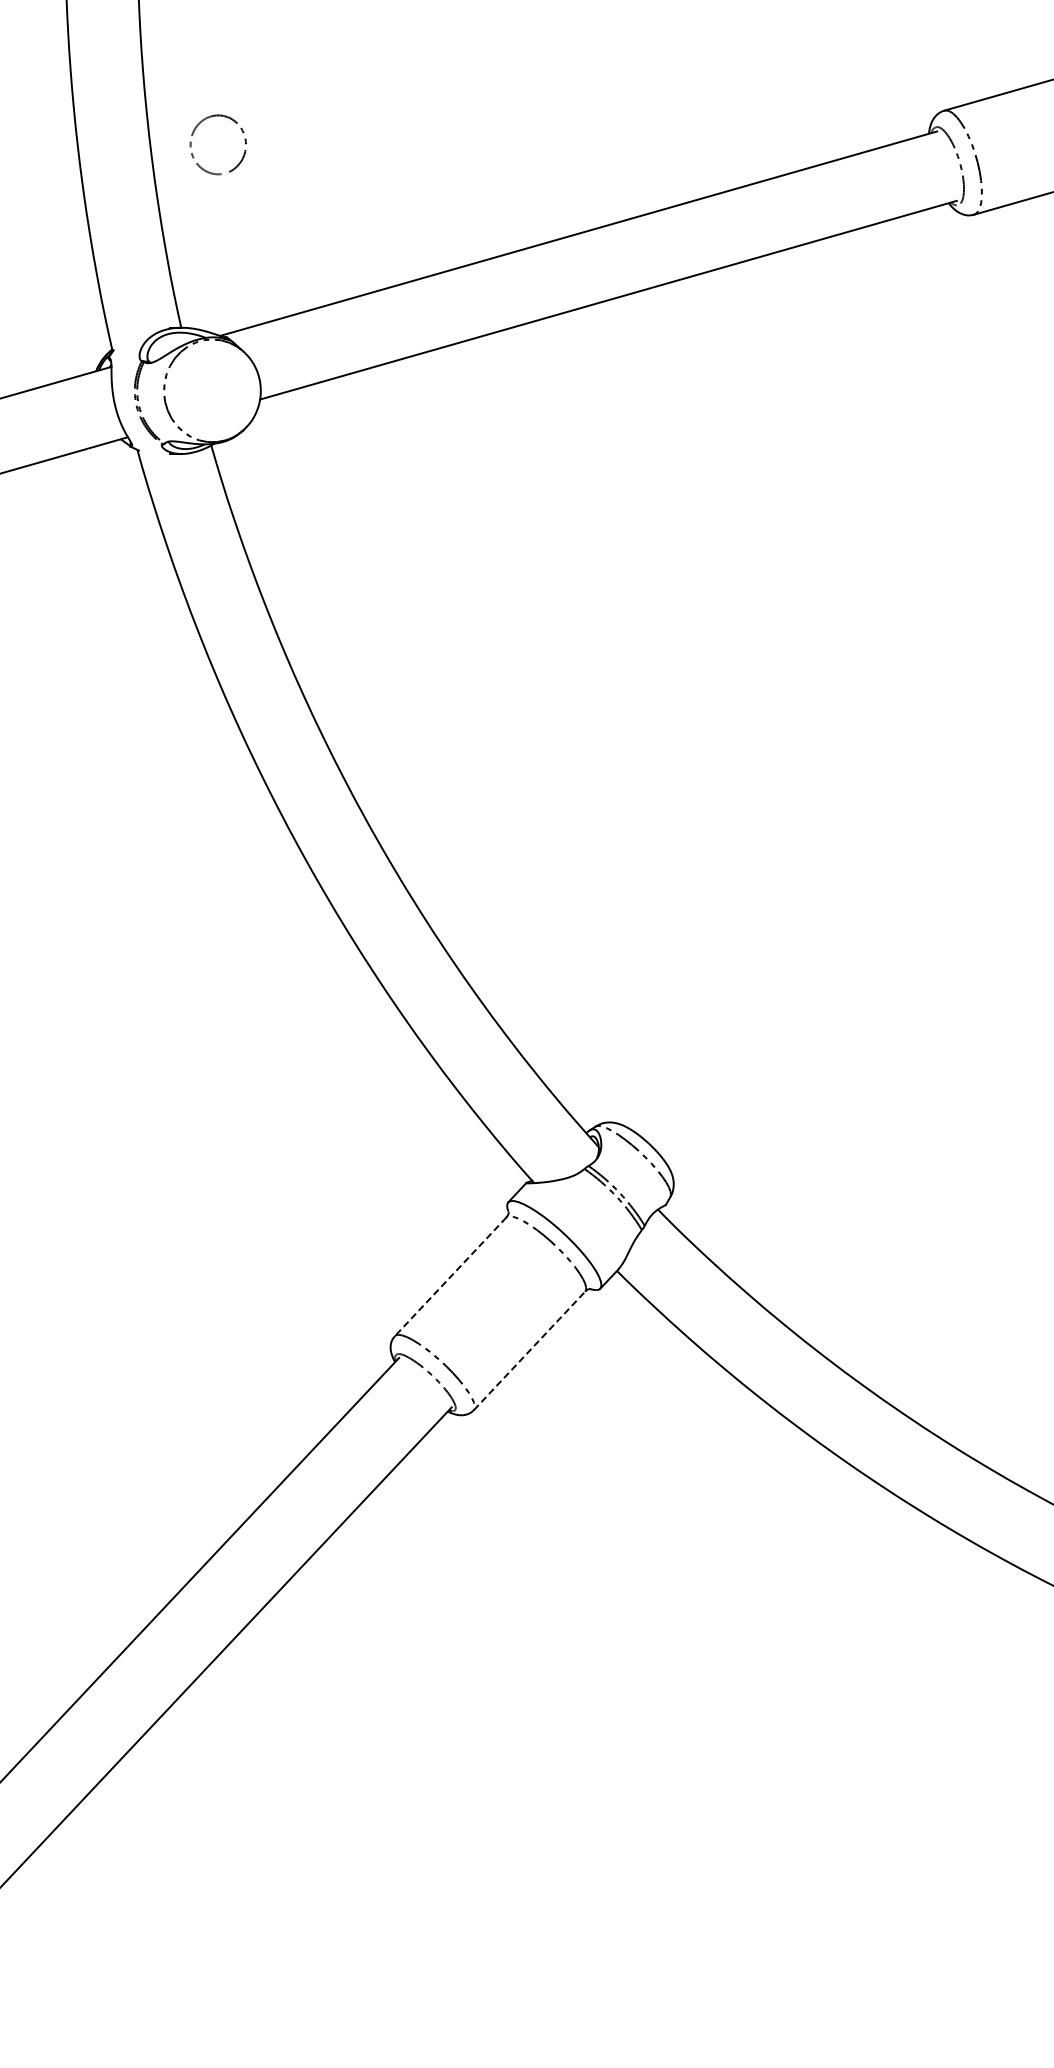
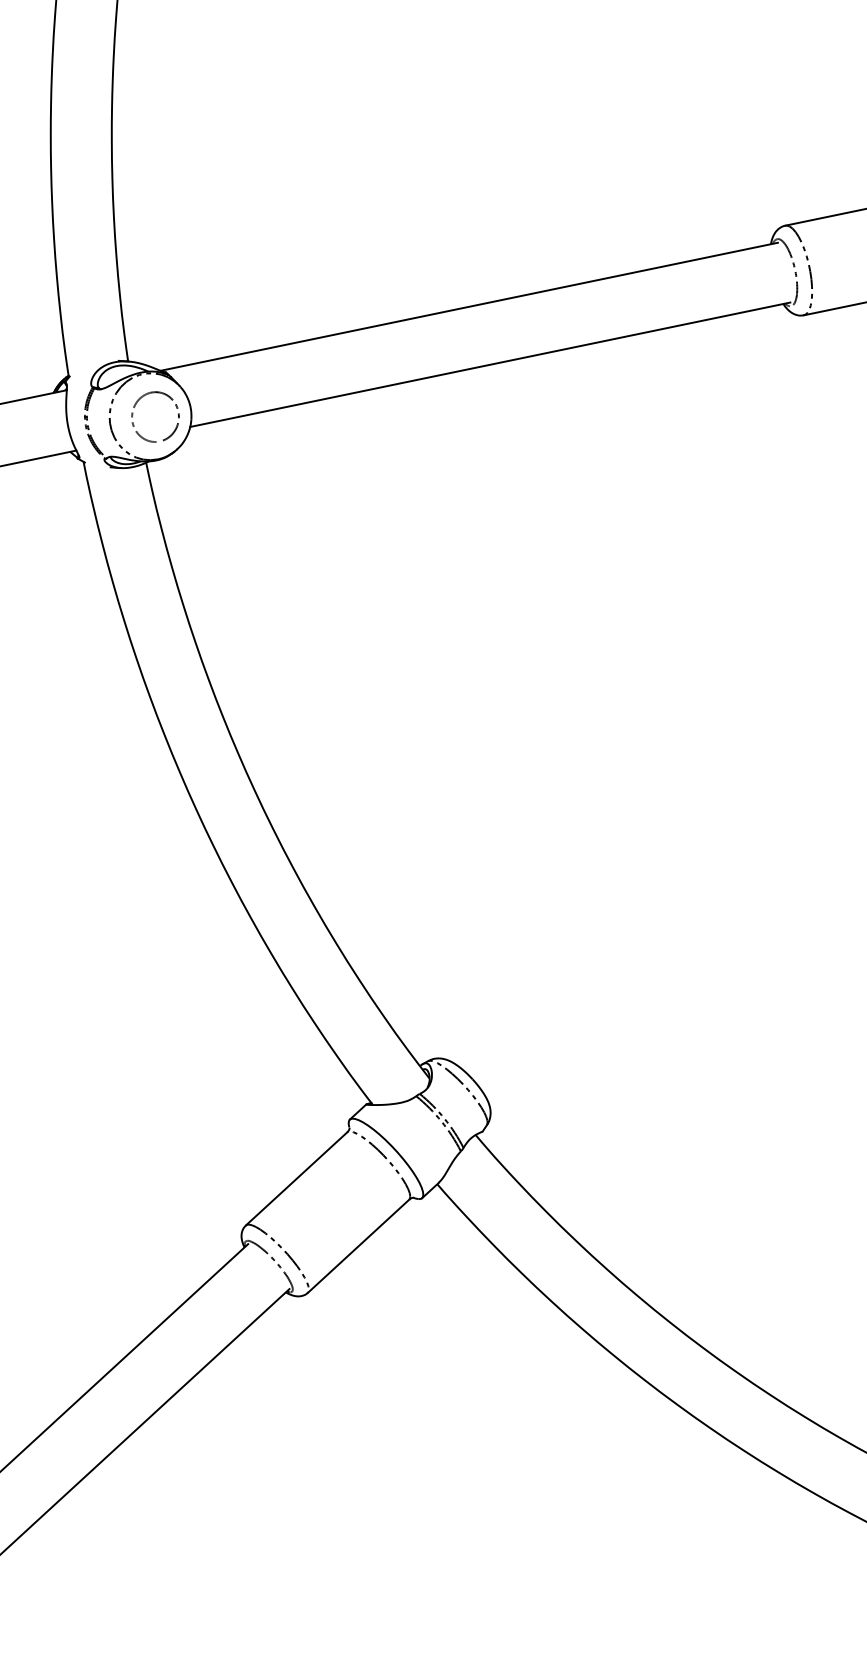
part: (193, 135) -> (135, 407), moved
line: (450, 1277) -> (296, 1179), dashed -> solid
line: (529, 1350) -> (358, 1245), dashed -> solid

